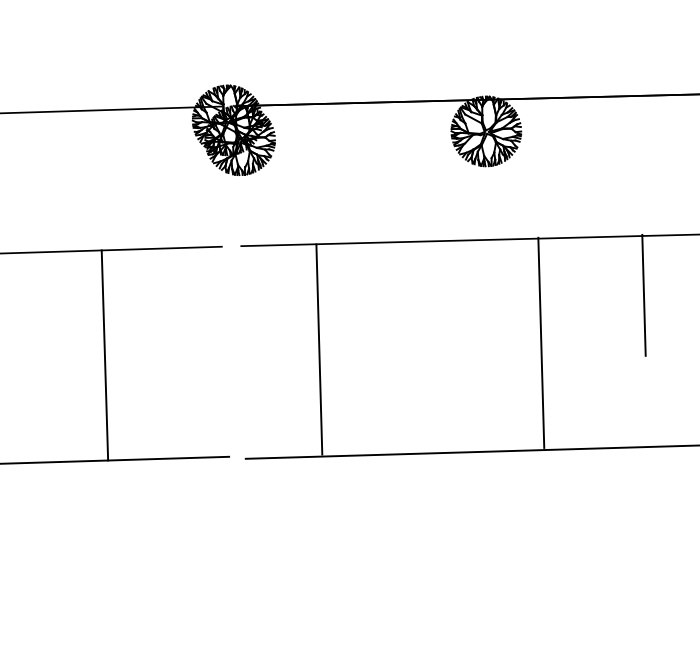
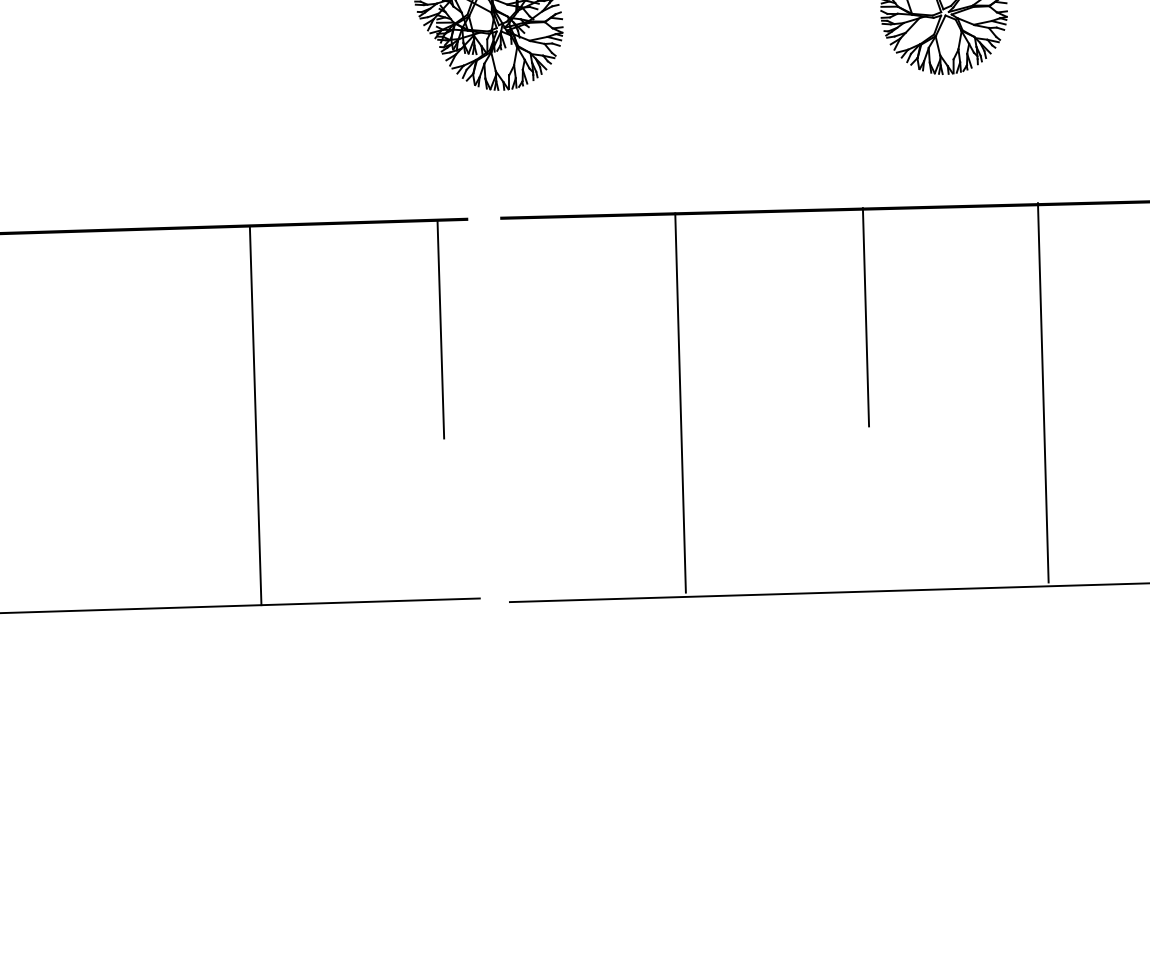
line: (442, 300) -> (864, 316), added
line: (207, 307) -> (440, 328), added
line: (319, 349) -> (680, 402), moved

